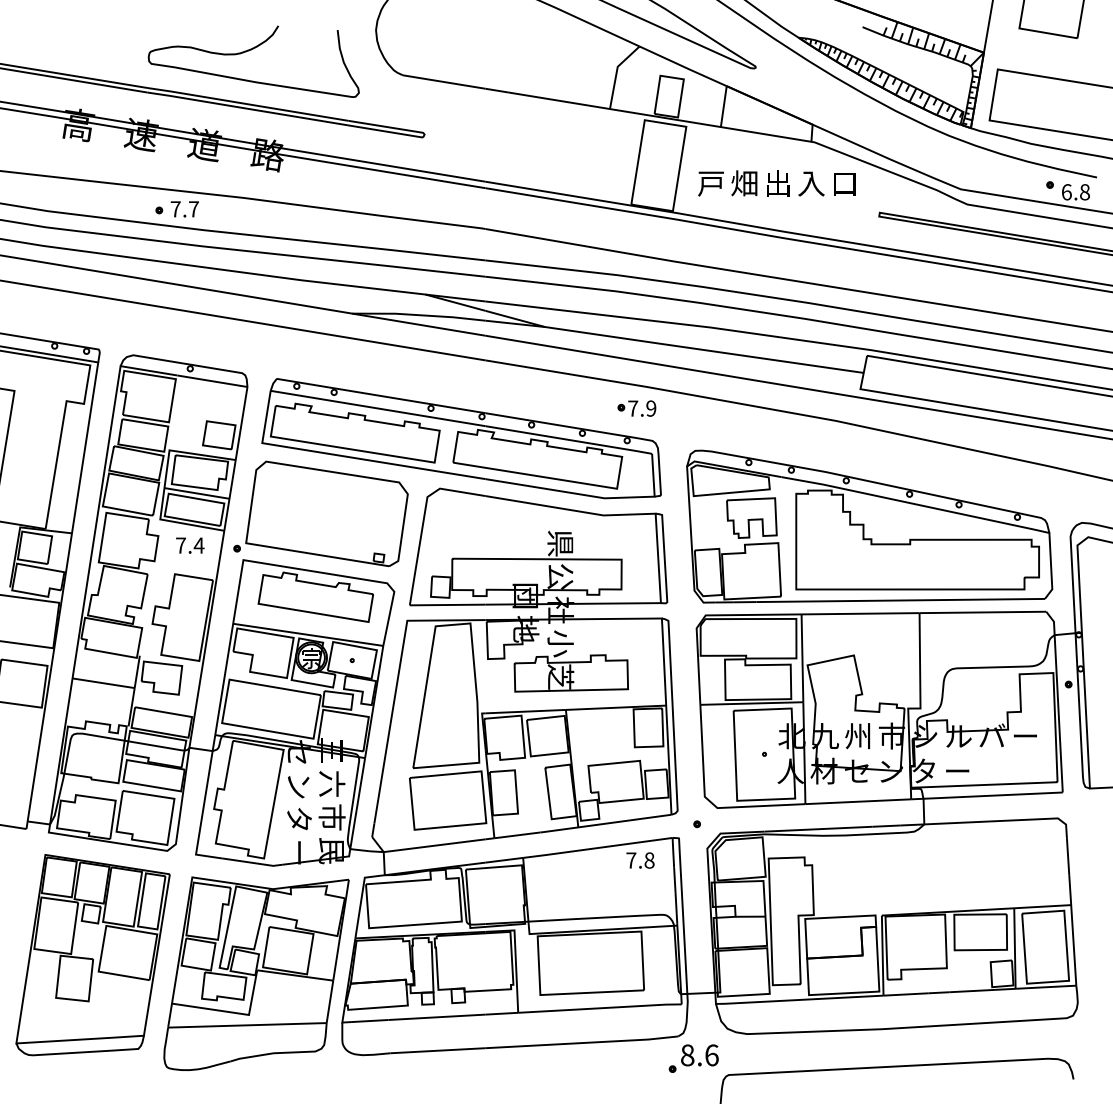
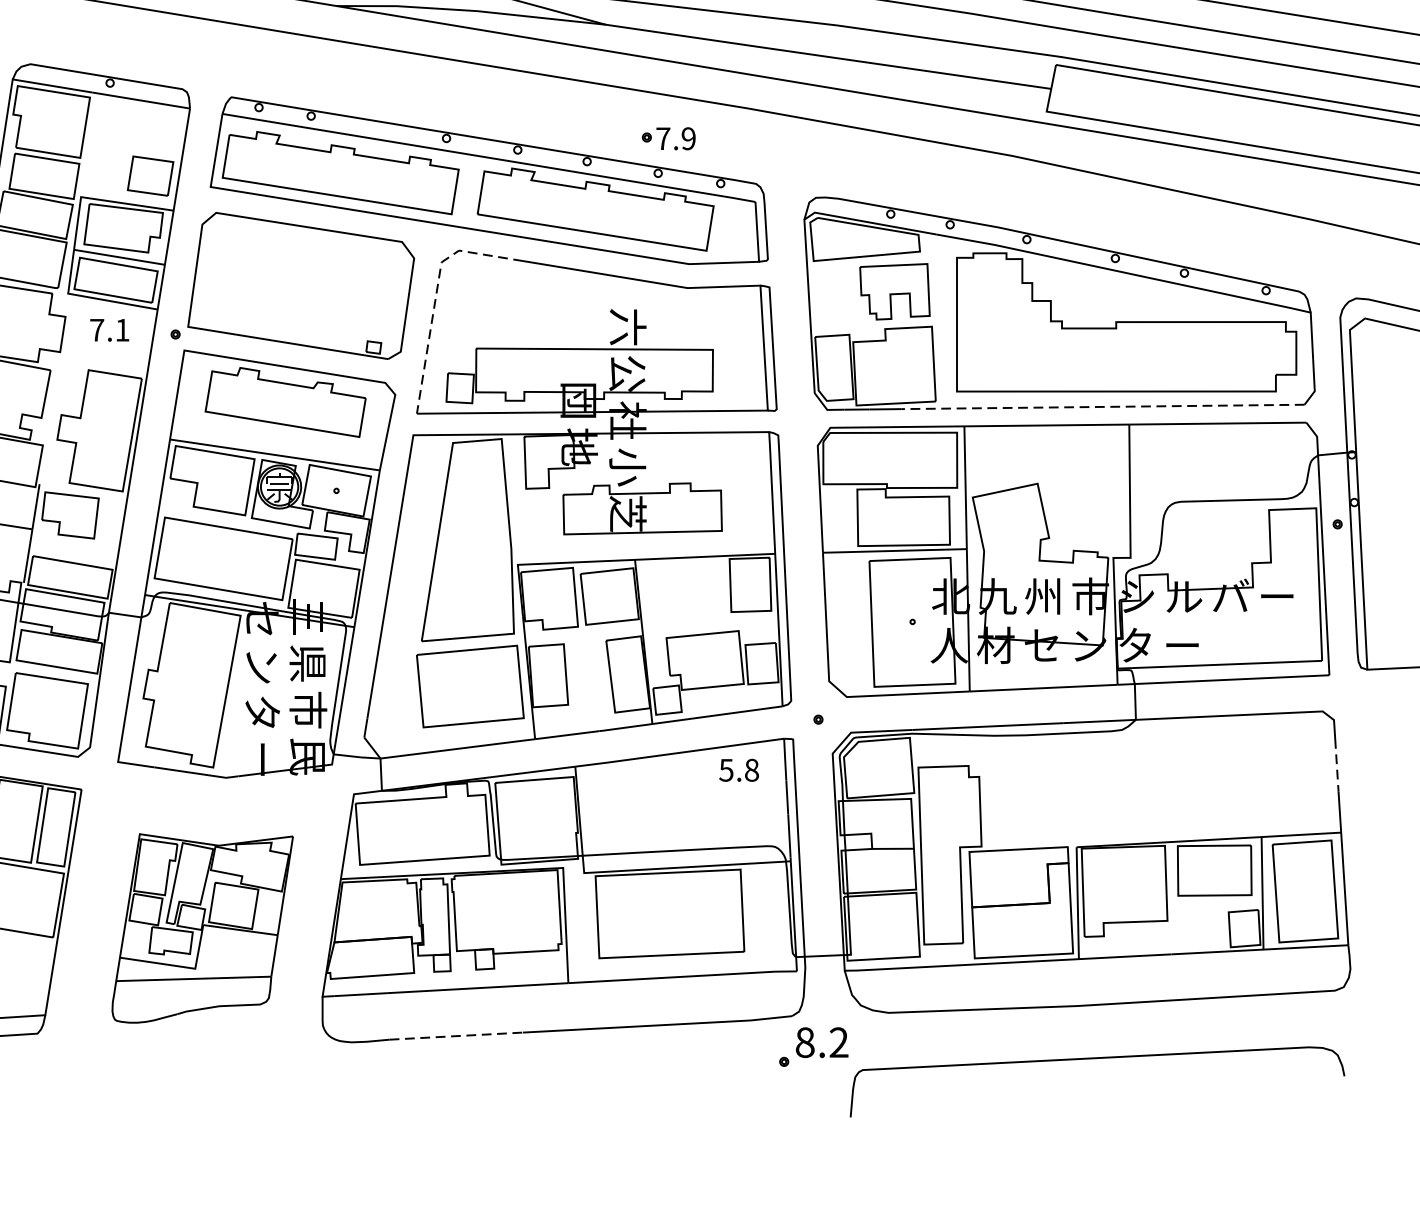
part: (636, 408) -> (668, 138), moved
line: (423, 519) -> (436, 293), solid -> dashed
text: (560, 543) -> (627, 327), 県 -> 六
text: (198, 545) -> (121, 330), 7.4 -> 7.1
line: (900, 600) -> (1102, 406), solid -> dashed
text: (331, 784) -> (307, 664), 六 -> 県
line: (1068, 857) -> (1337, 766), solid -> dashed
text: (631, 860) -> (726, 770), 7.8 -> 5.8
part: (256, 973) -> (202, 928), size x0.7
line: (438, 1050) -> (456, 1035), solid -> dashed
text: (711, 1055) -> (838, 1042), 8.6 -> 8.2

